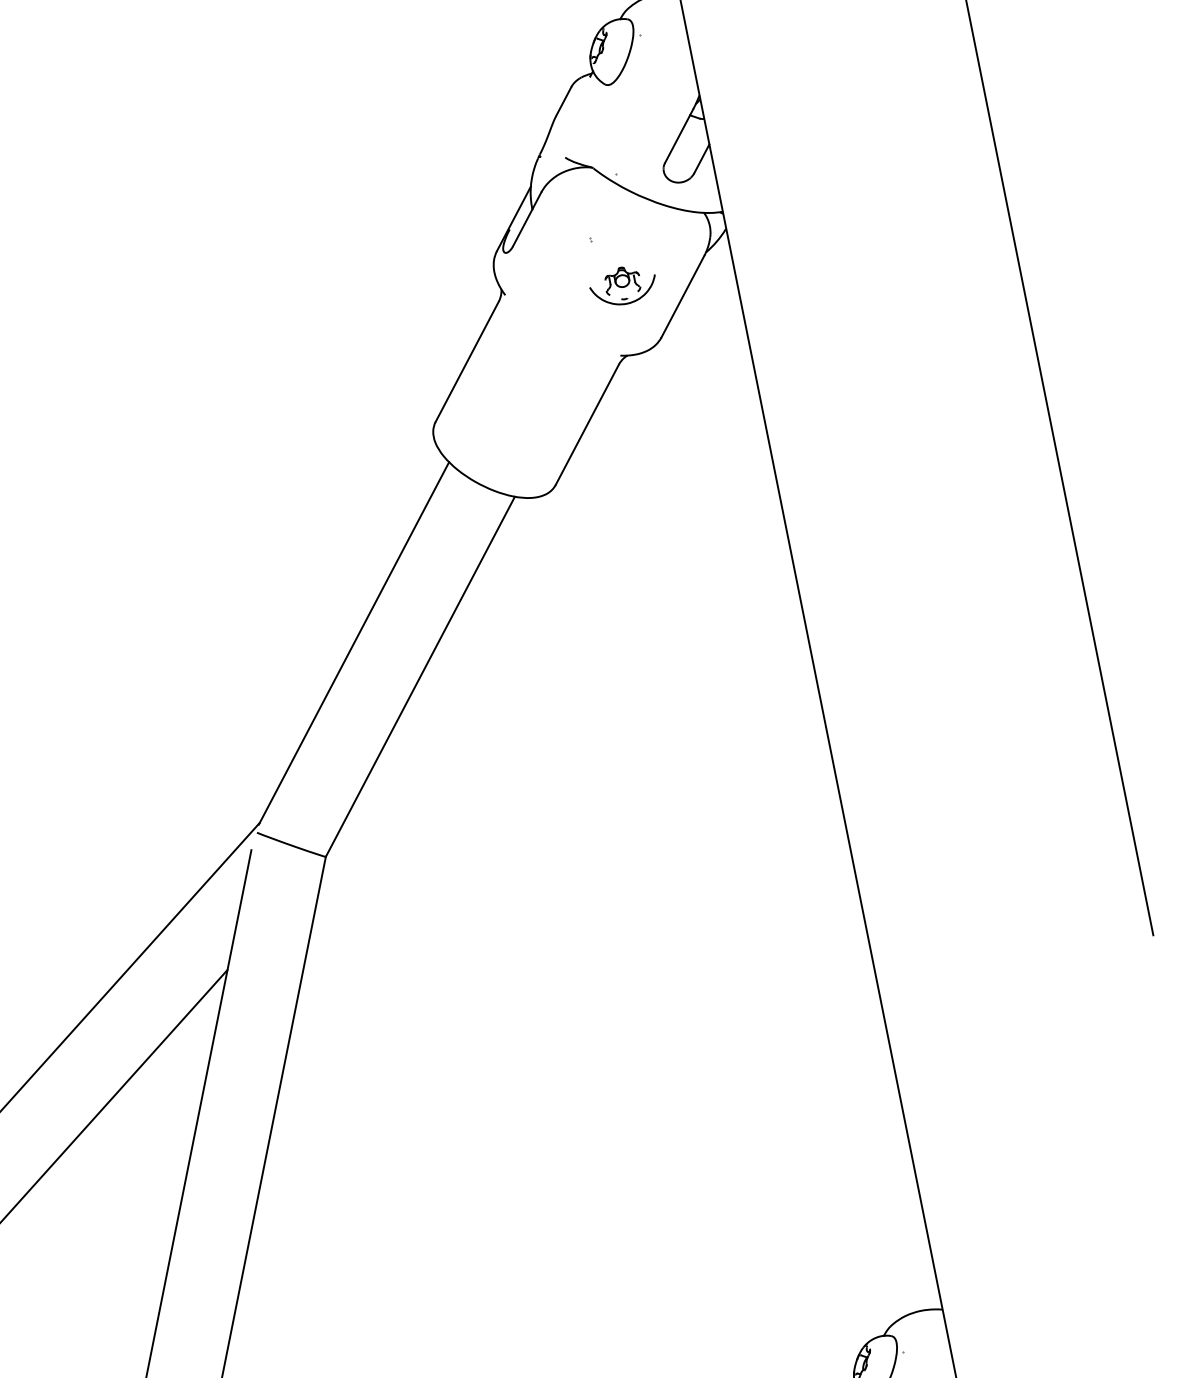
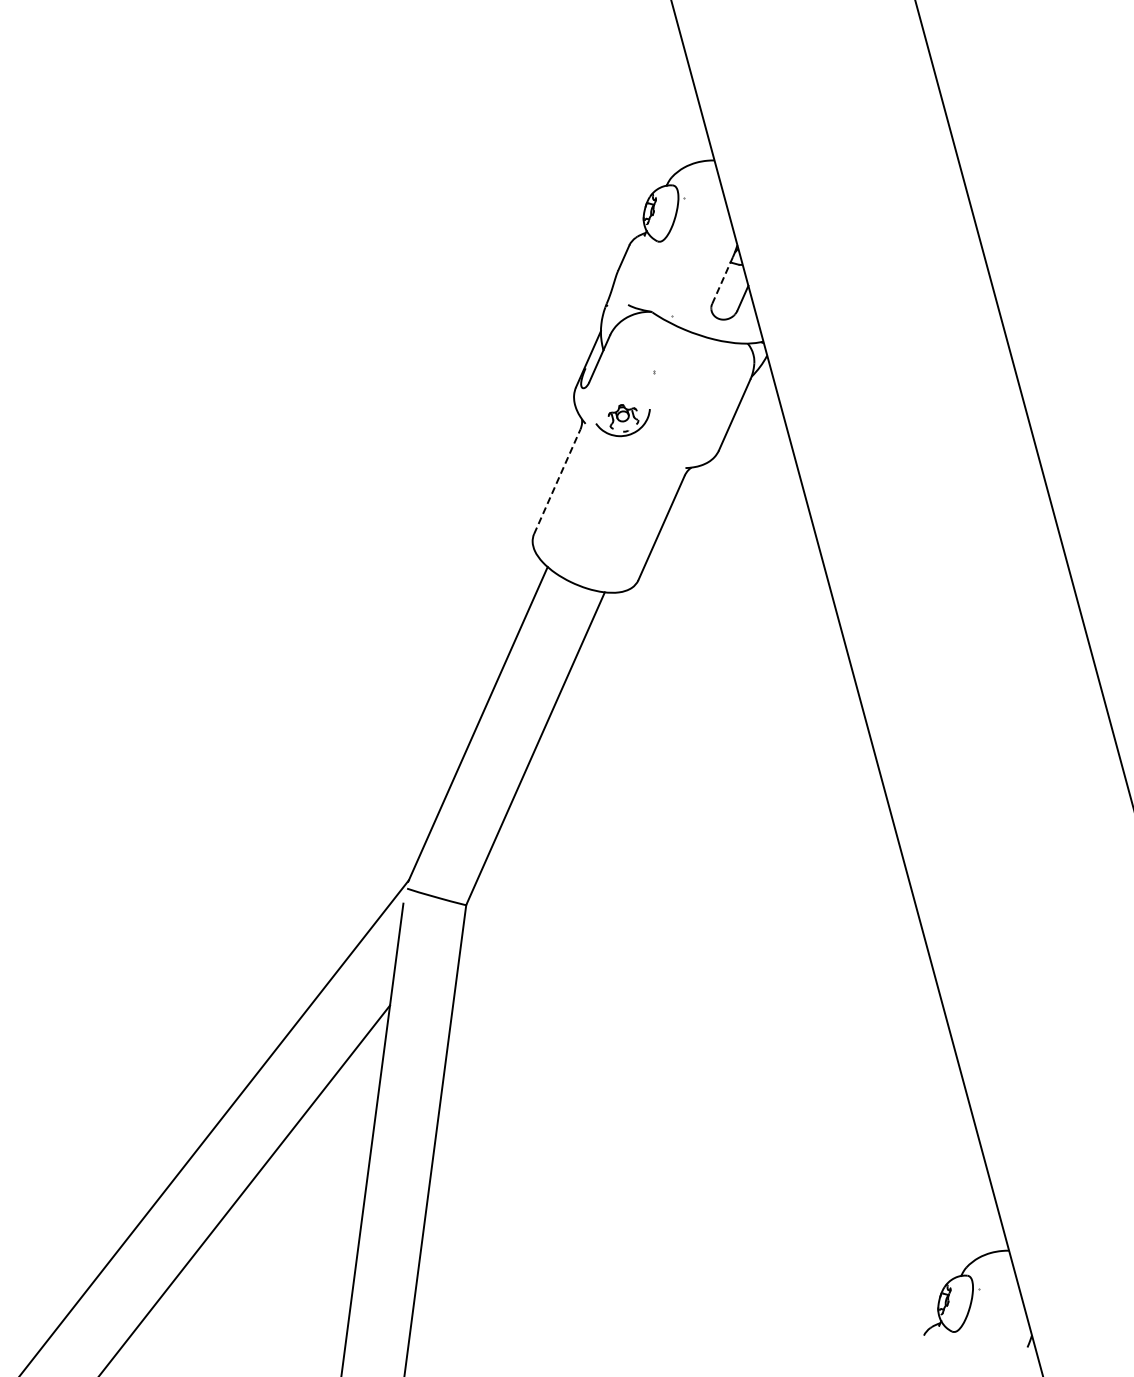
line: (679, 136) -> (722, 280), solid -> dashed
part: (621, 285) -> (622, 420), moved
line: (467, 361) -> (557, 481), solid -> dashed

